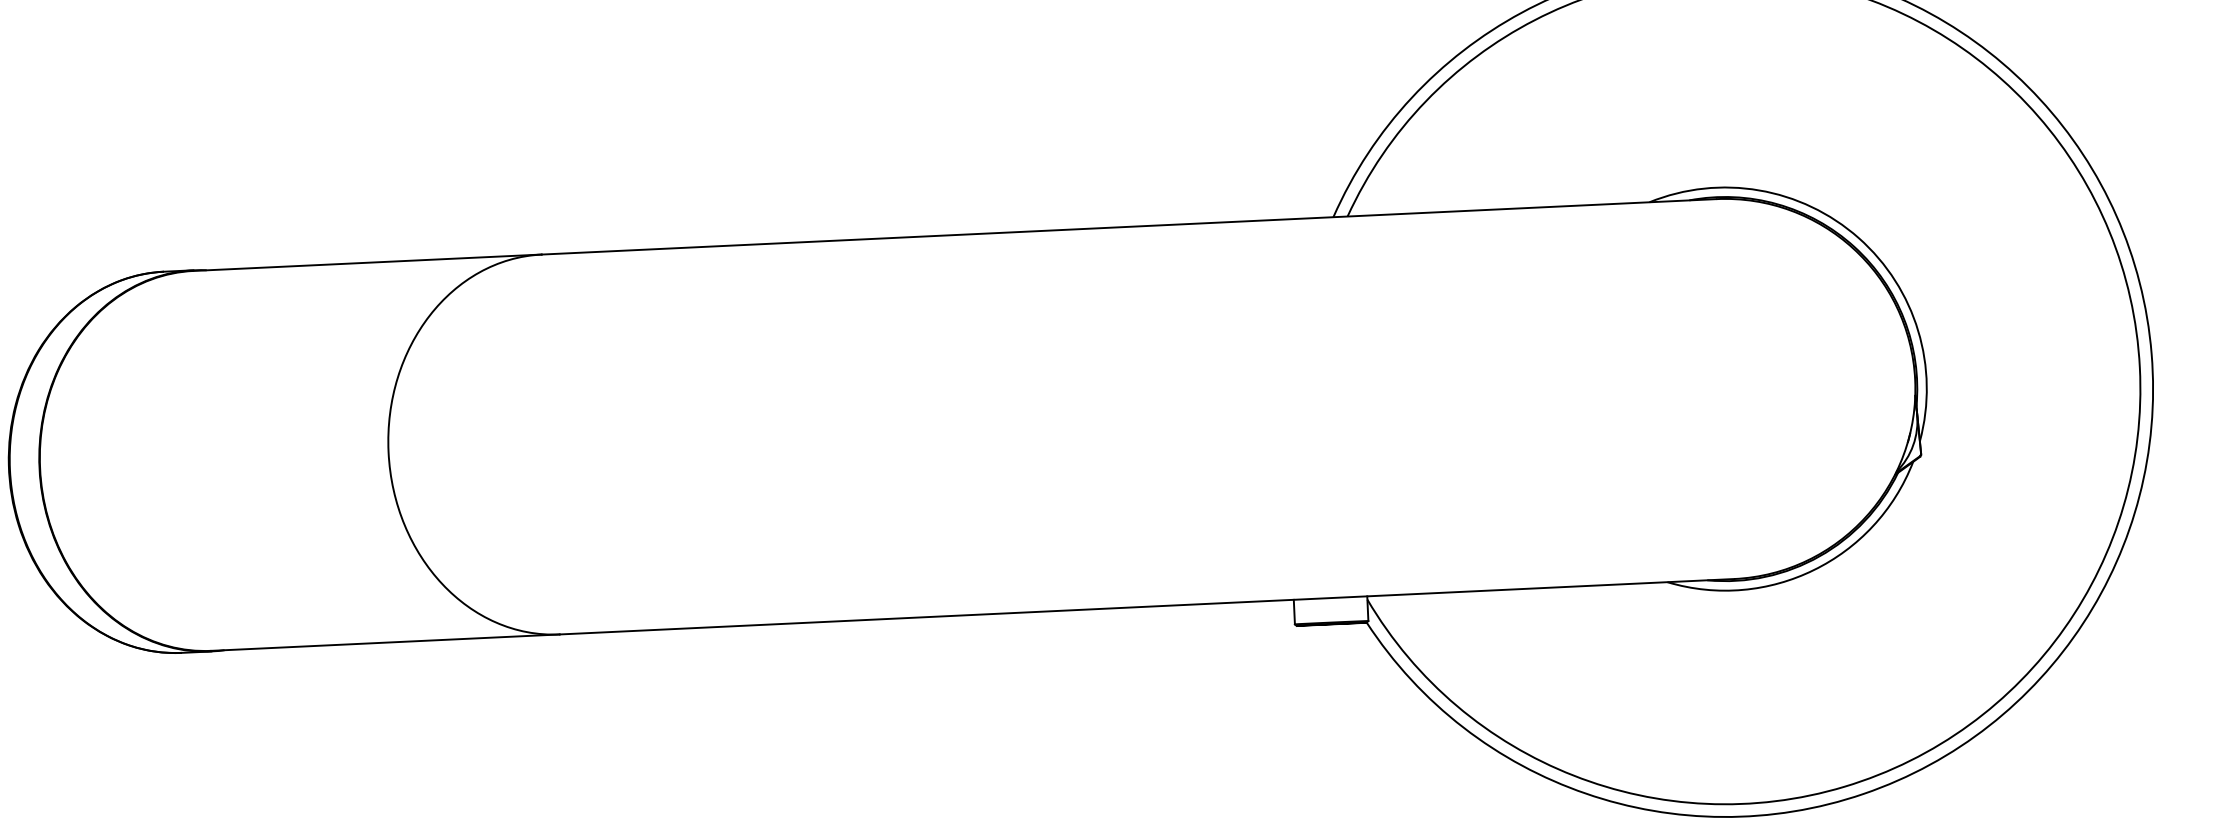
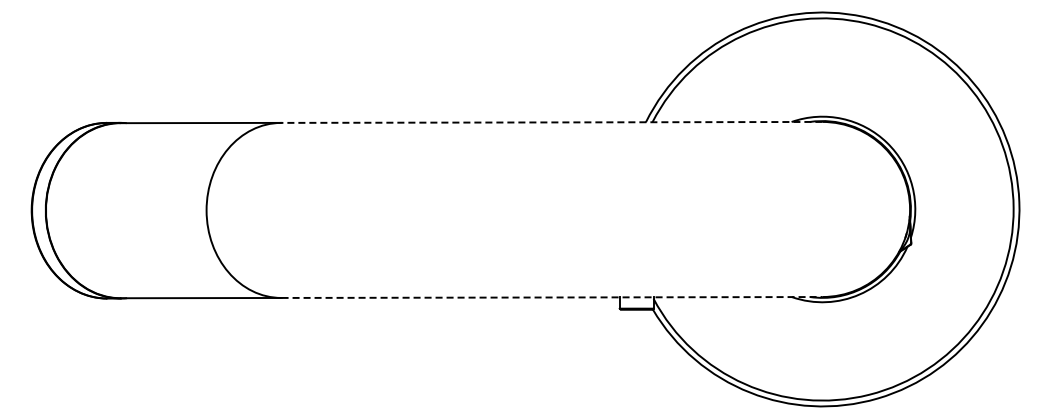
line: (1128, 227) -> (551, 122), solid -> dashed
line: (1147, 606) -> (552, 297), solid -> dashed

